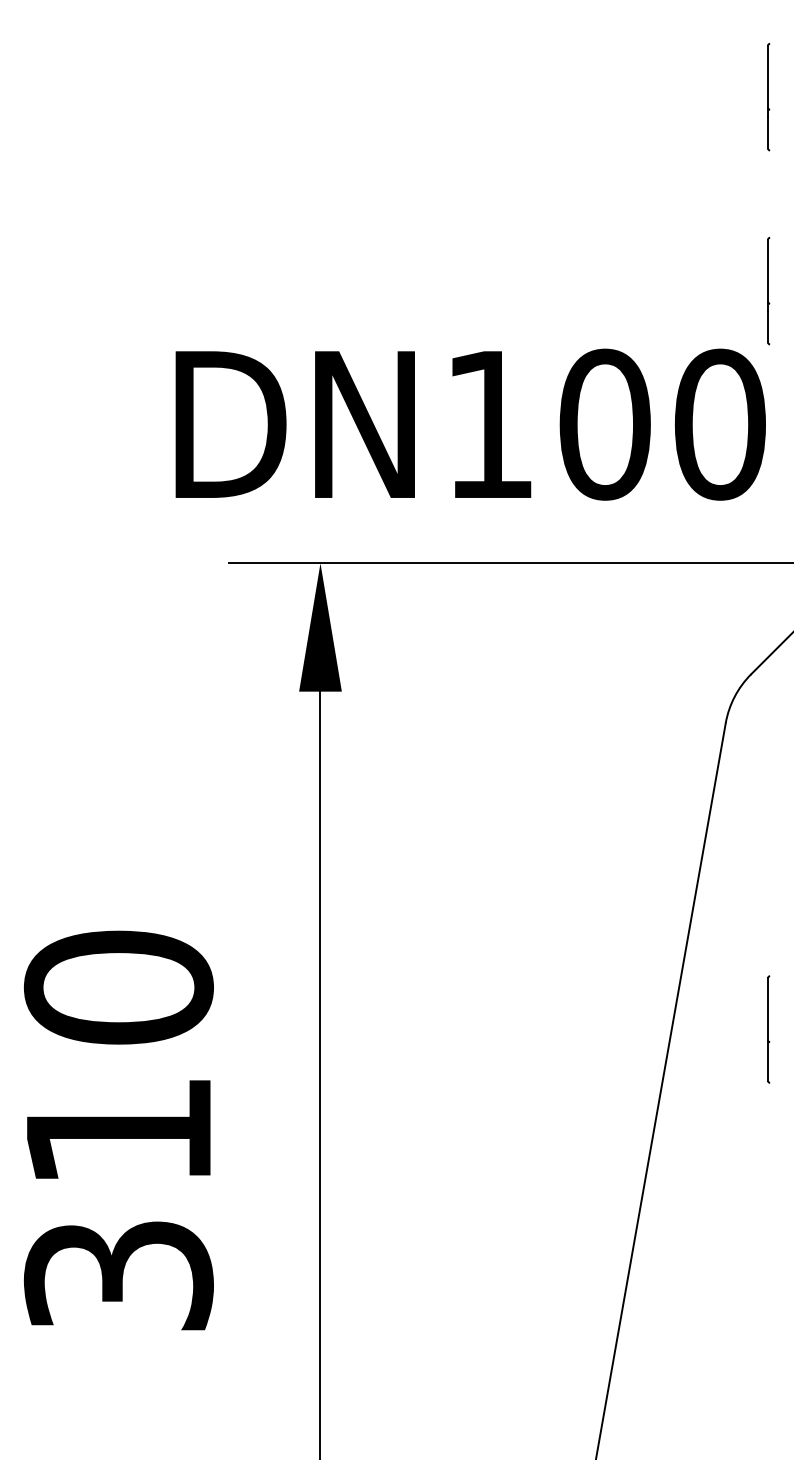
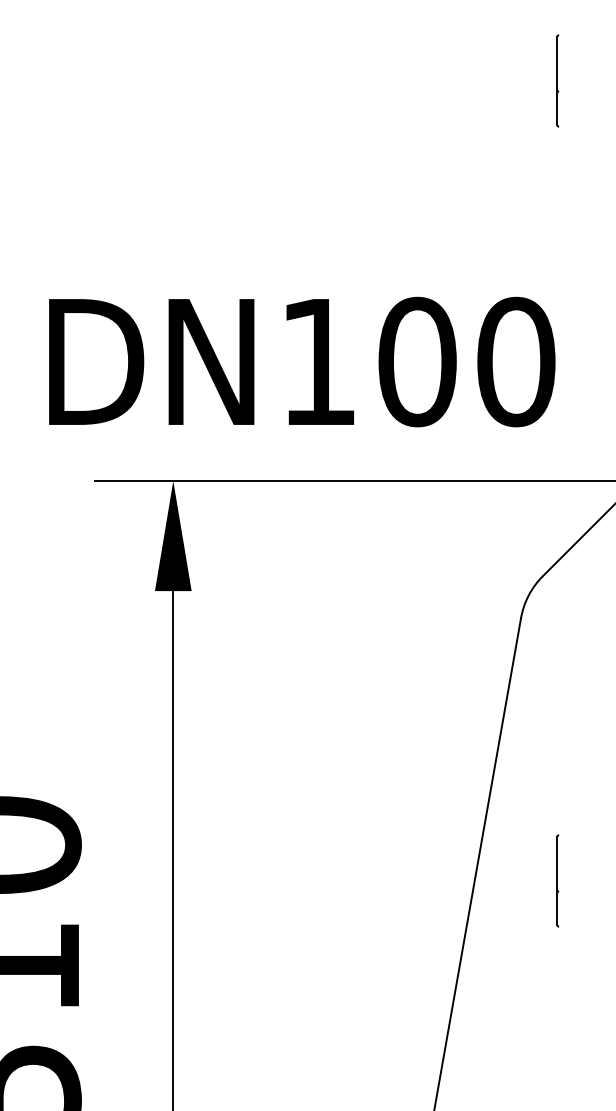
part: (768, 291) -> (557, 247), removed

